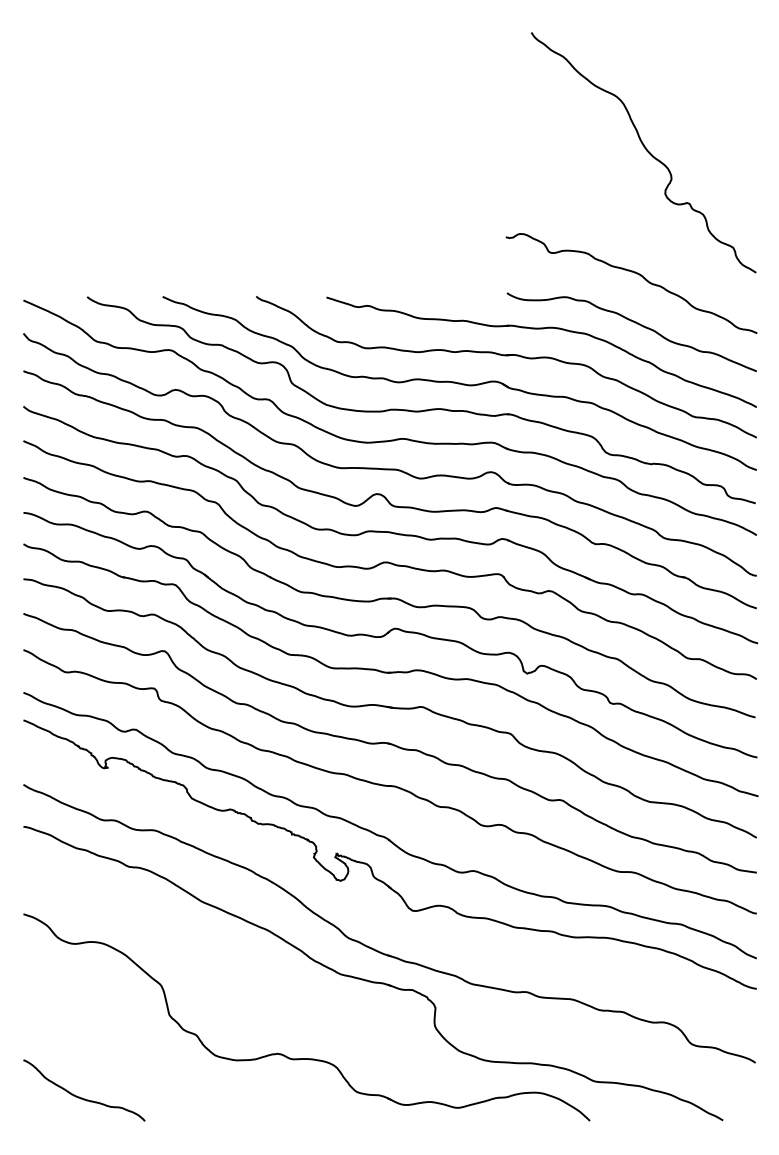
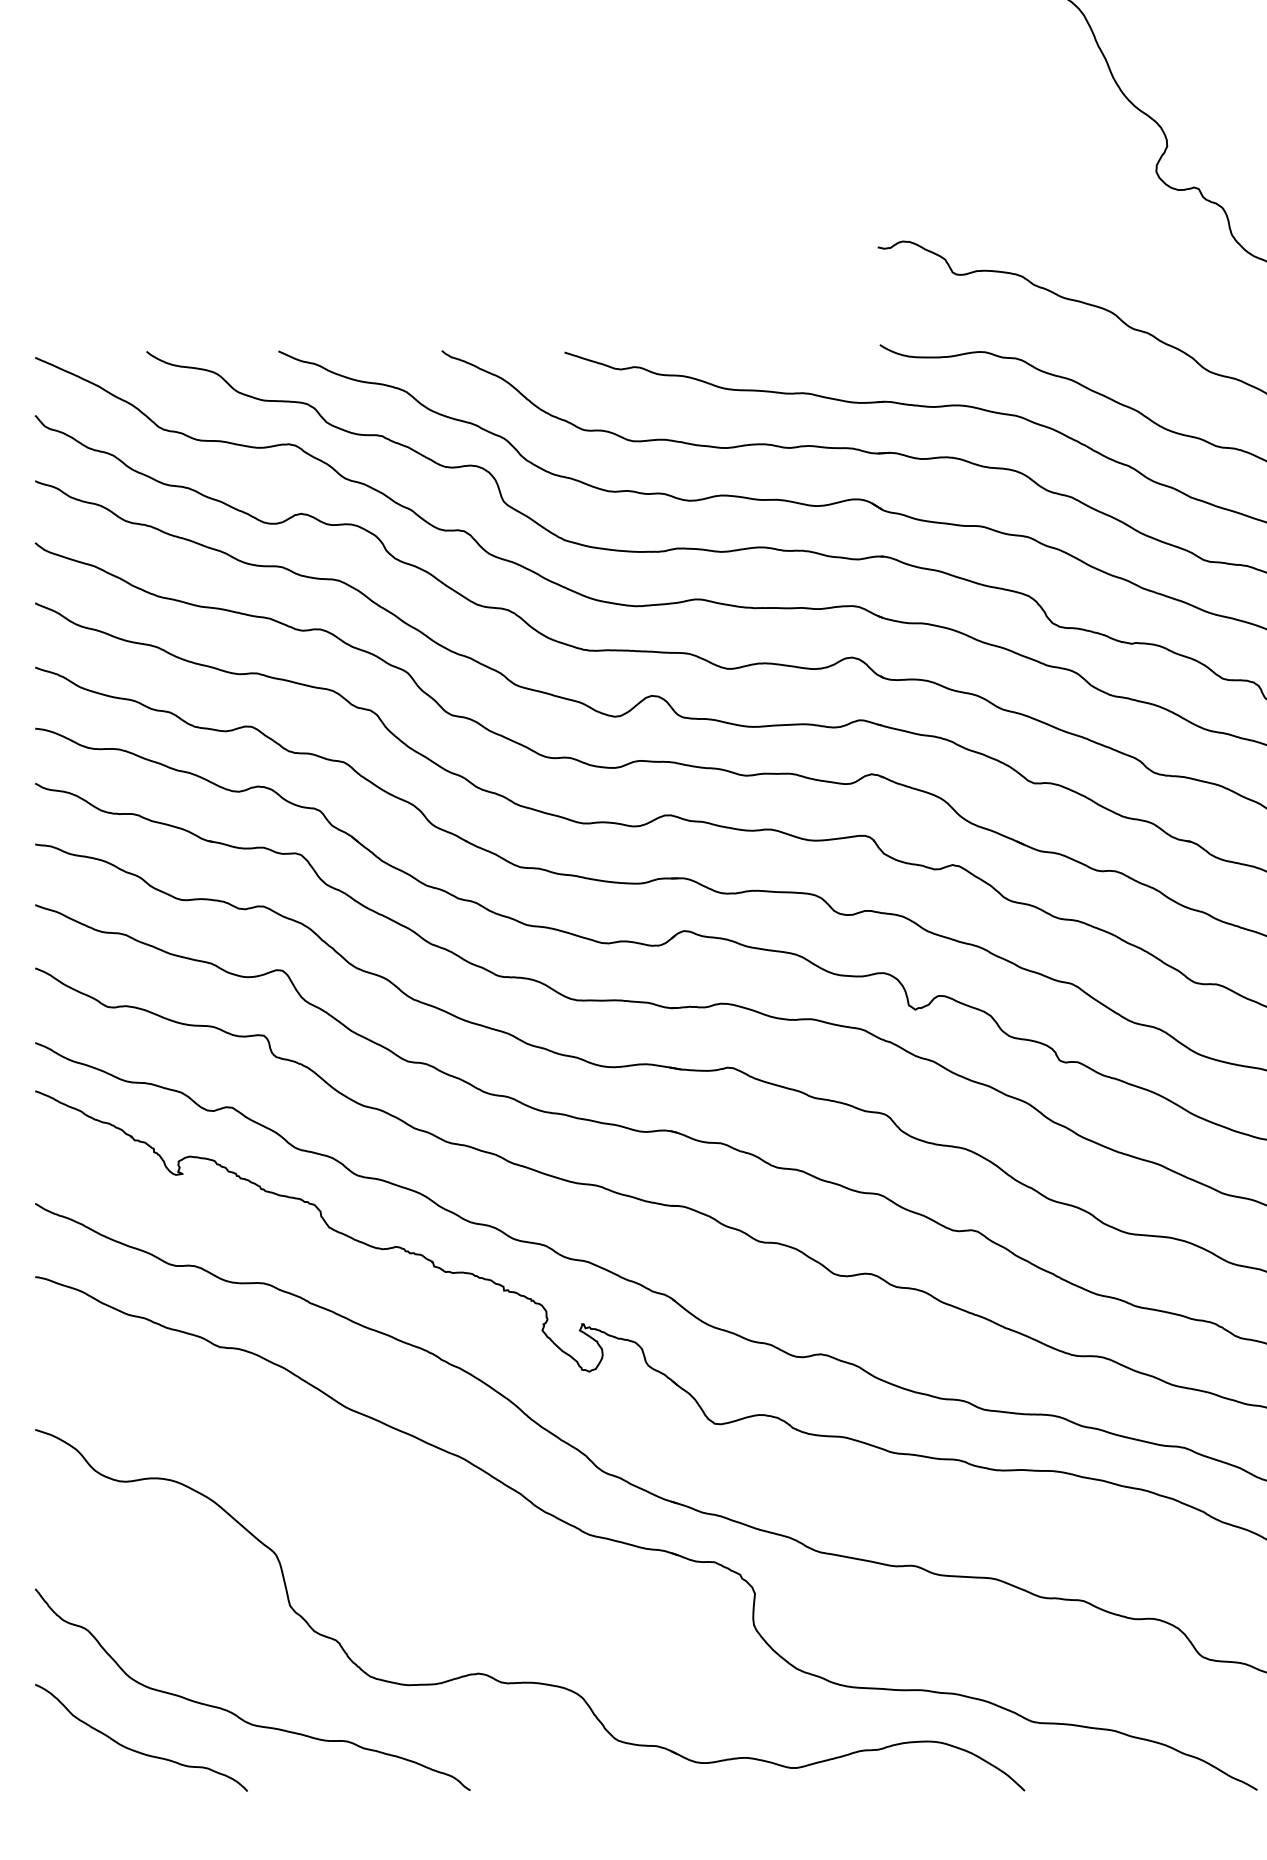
curve: (138, 1076) -> (236, 1713), added

